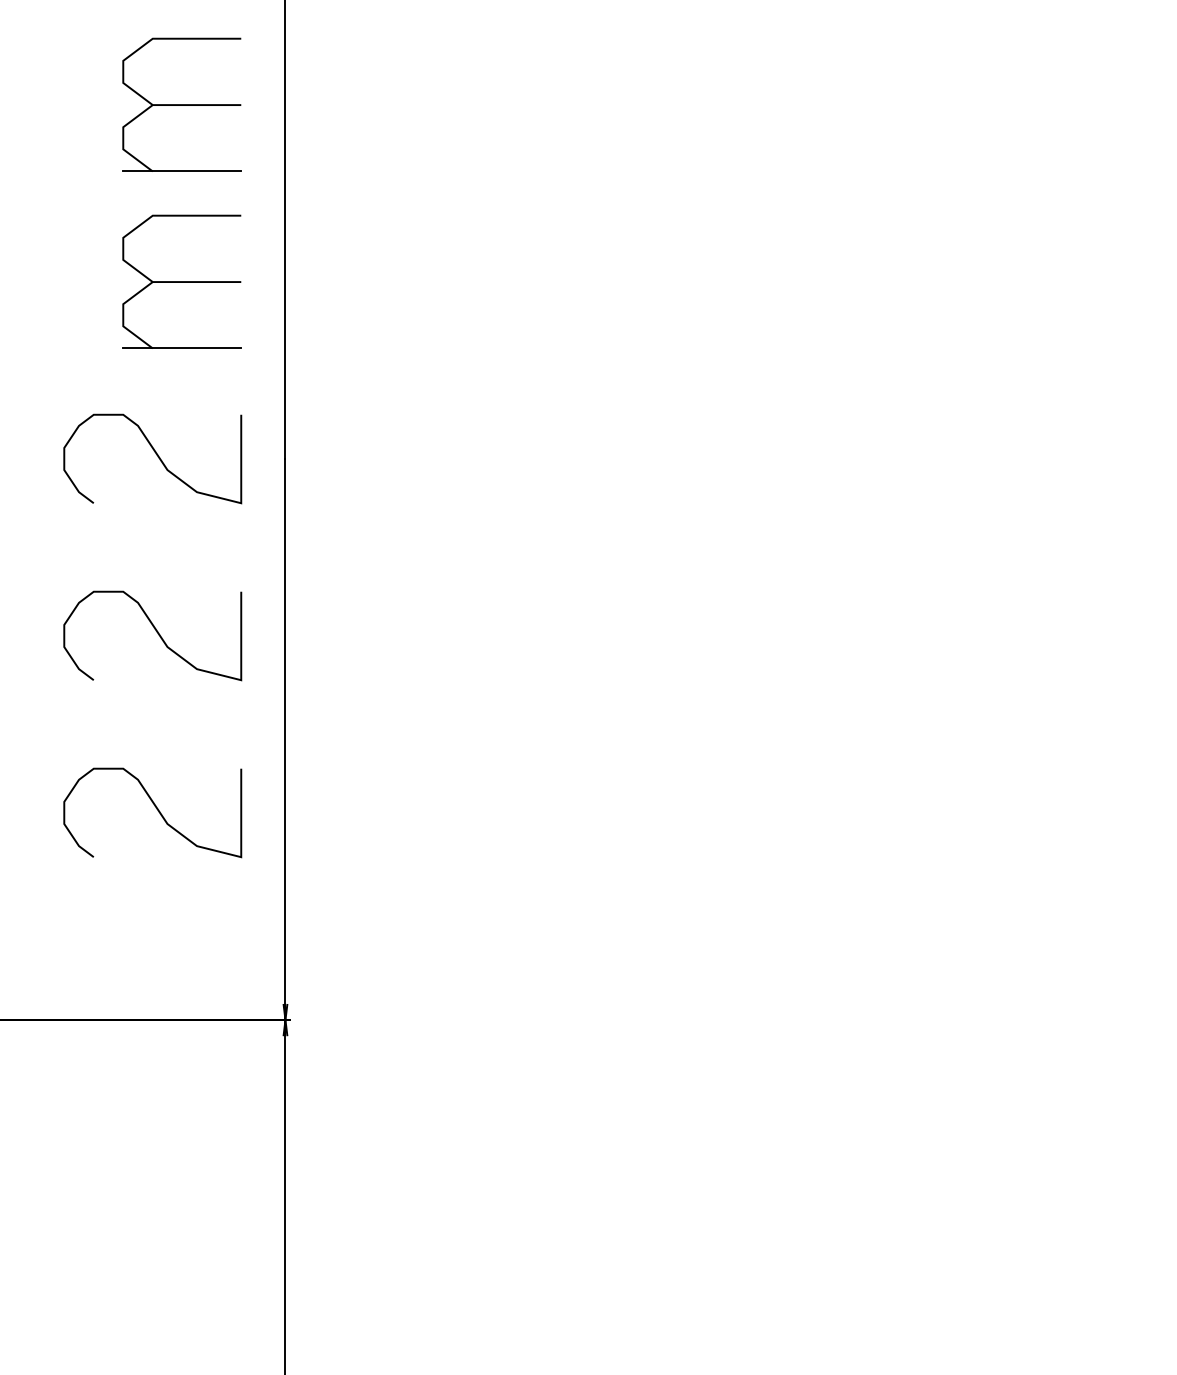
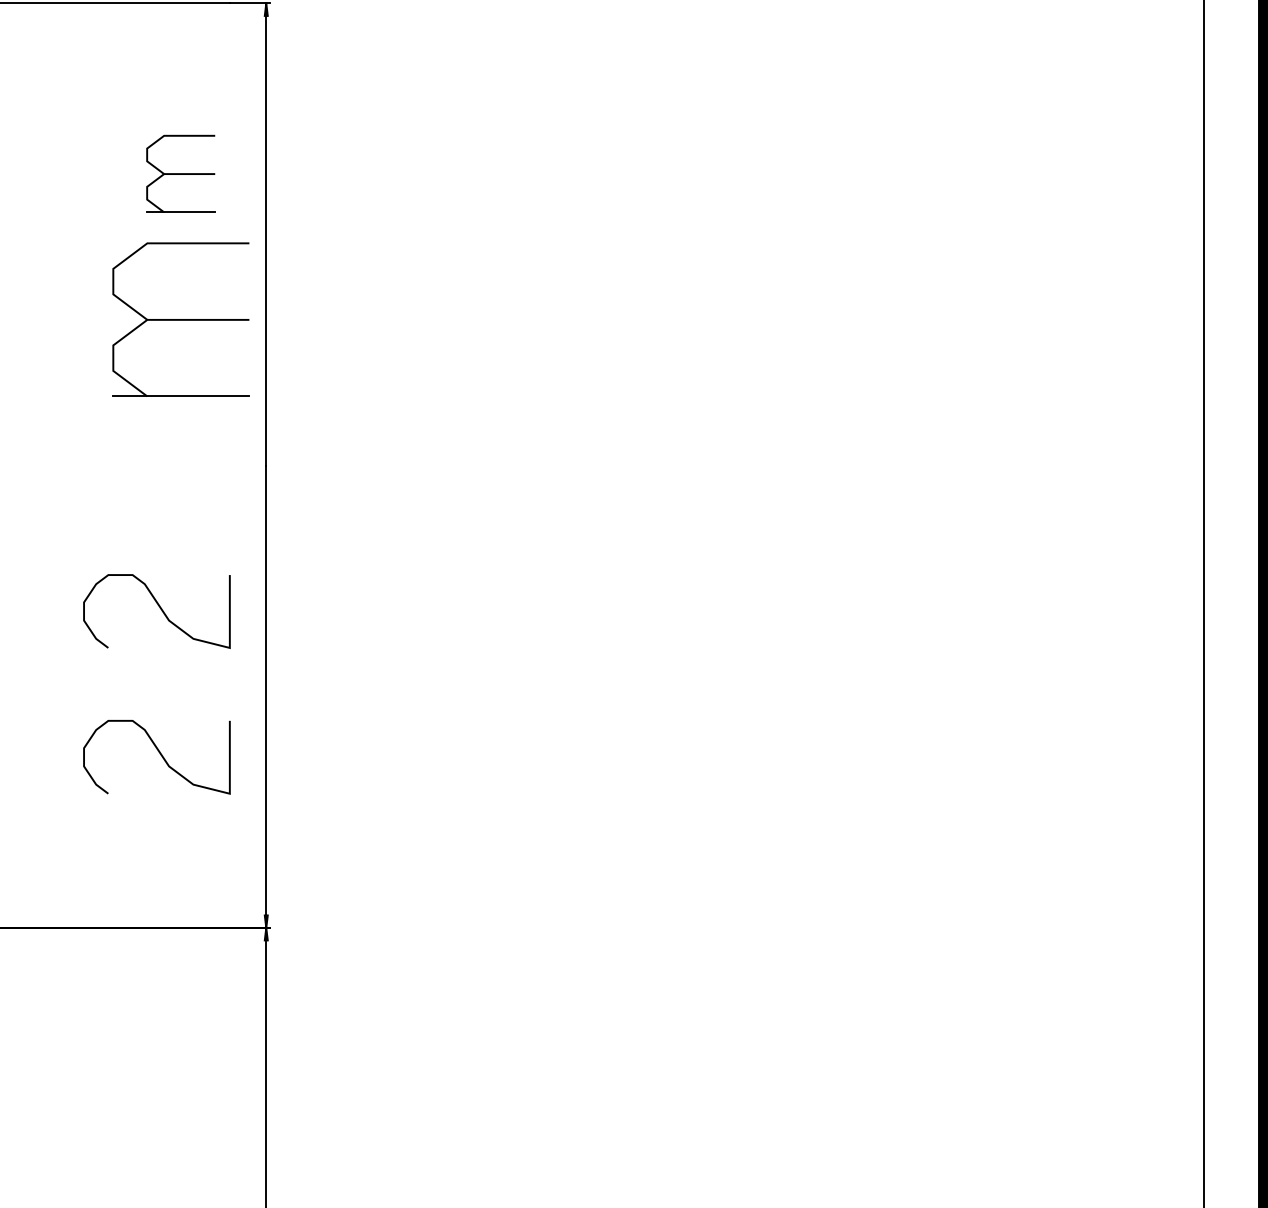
part: (181, 104) -> (180, 173), size x0.7
part: (181, 281) -> (180, 319), size x1.4
curve: (155, 455) -> (159, 462), removed

